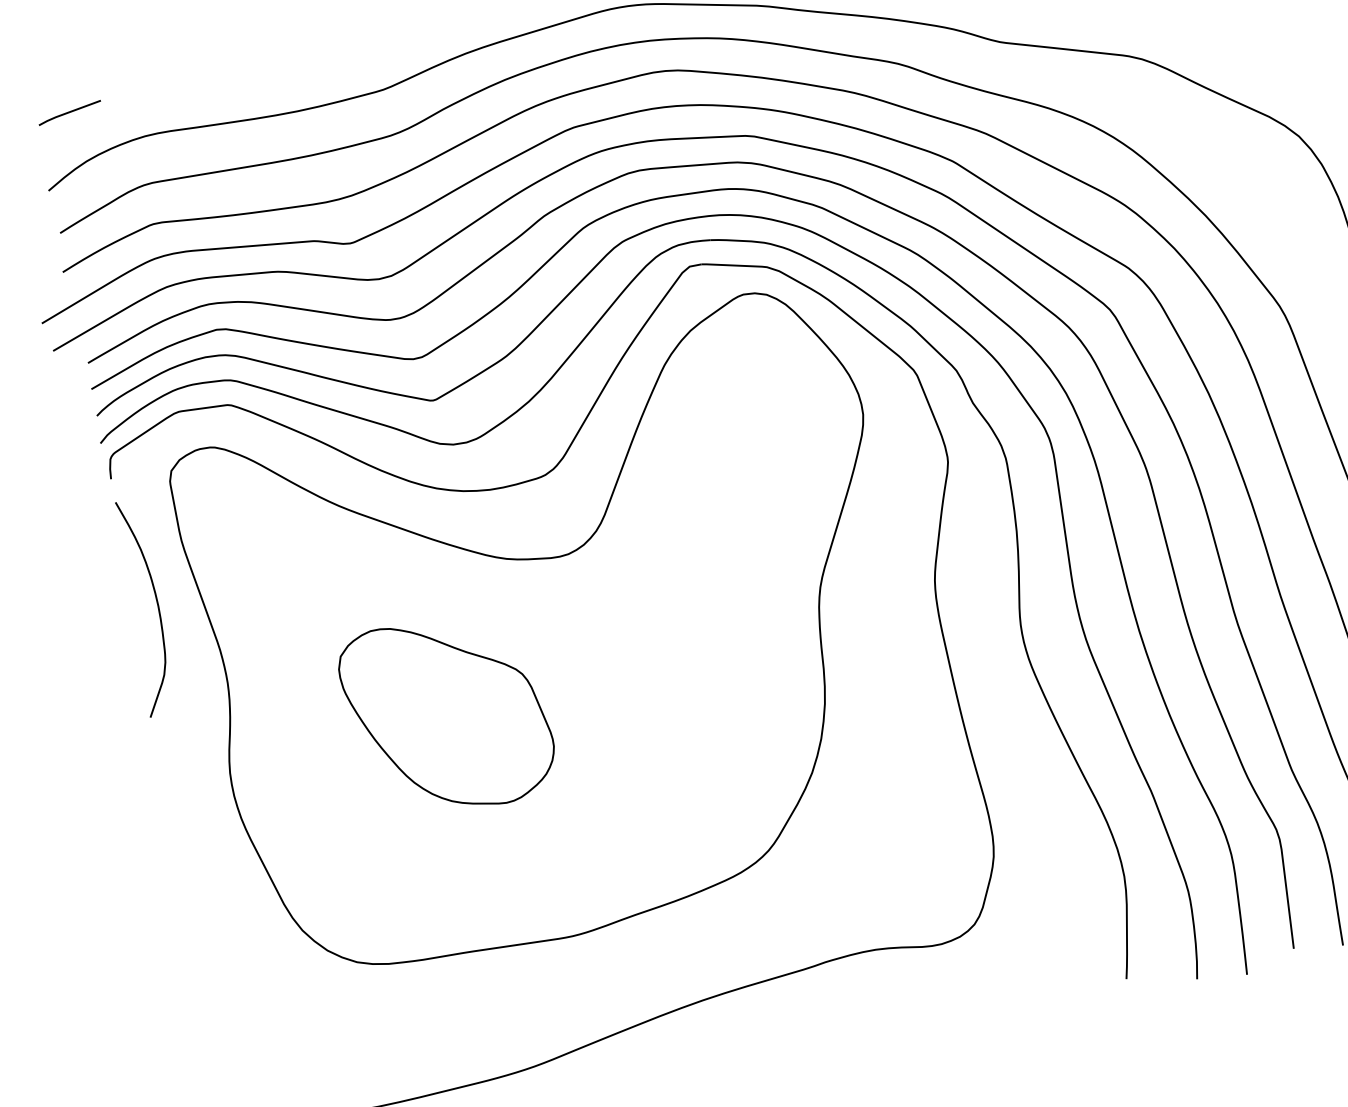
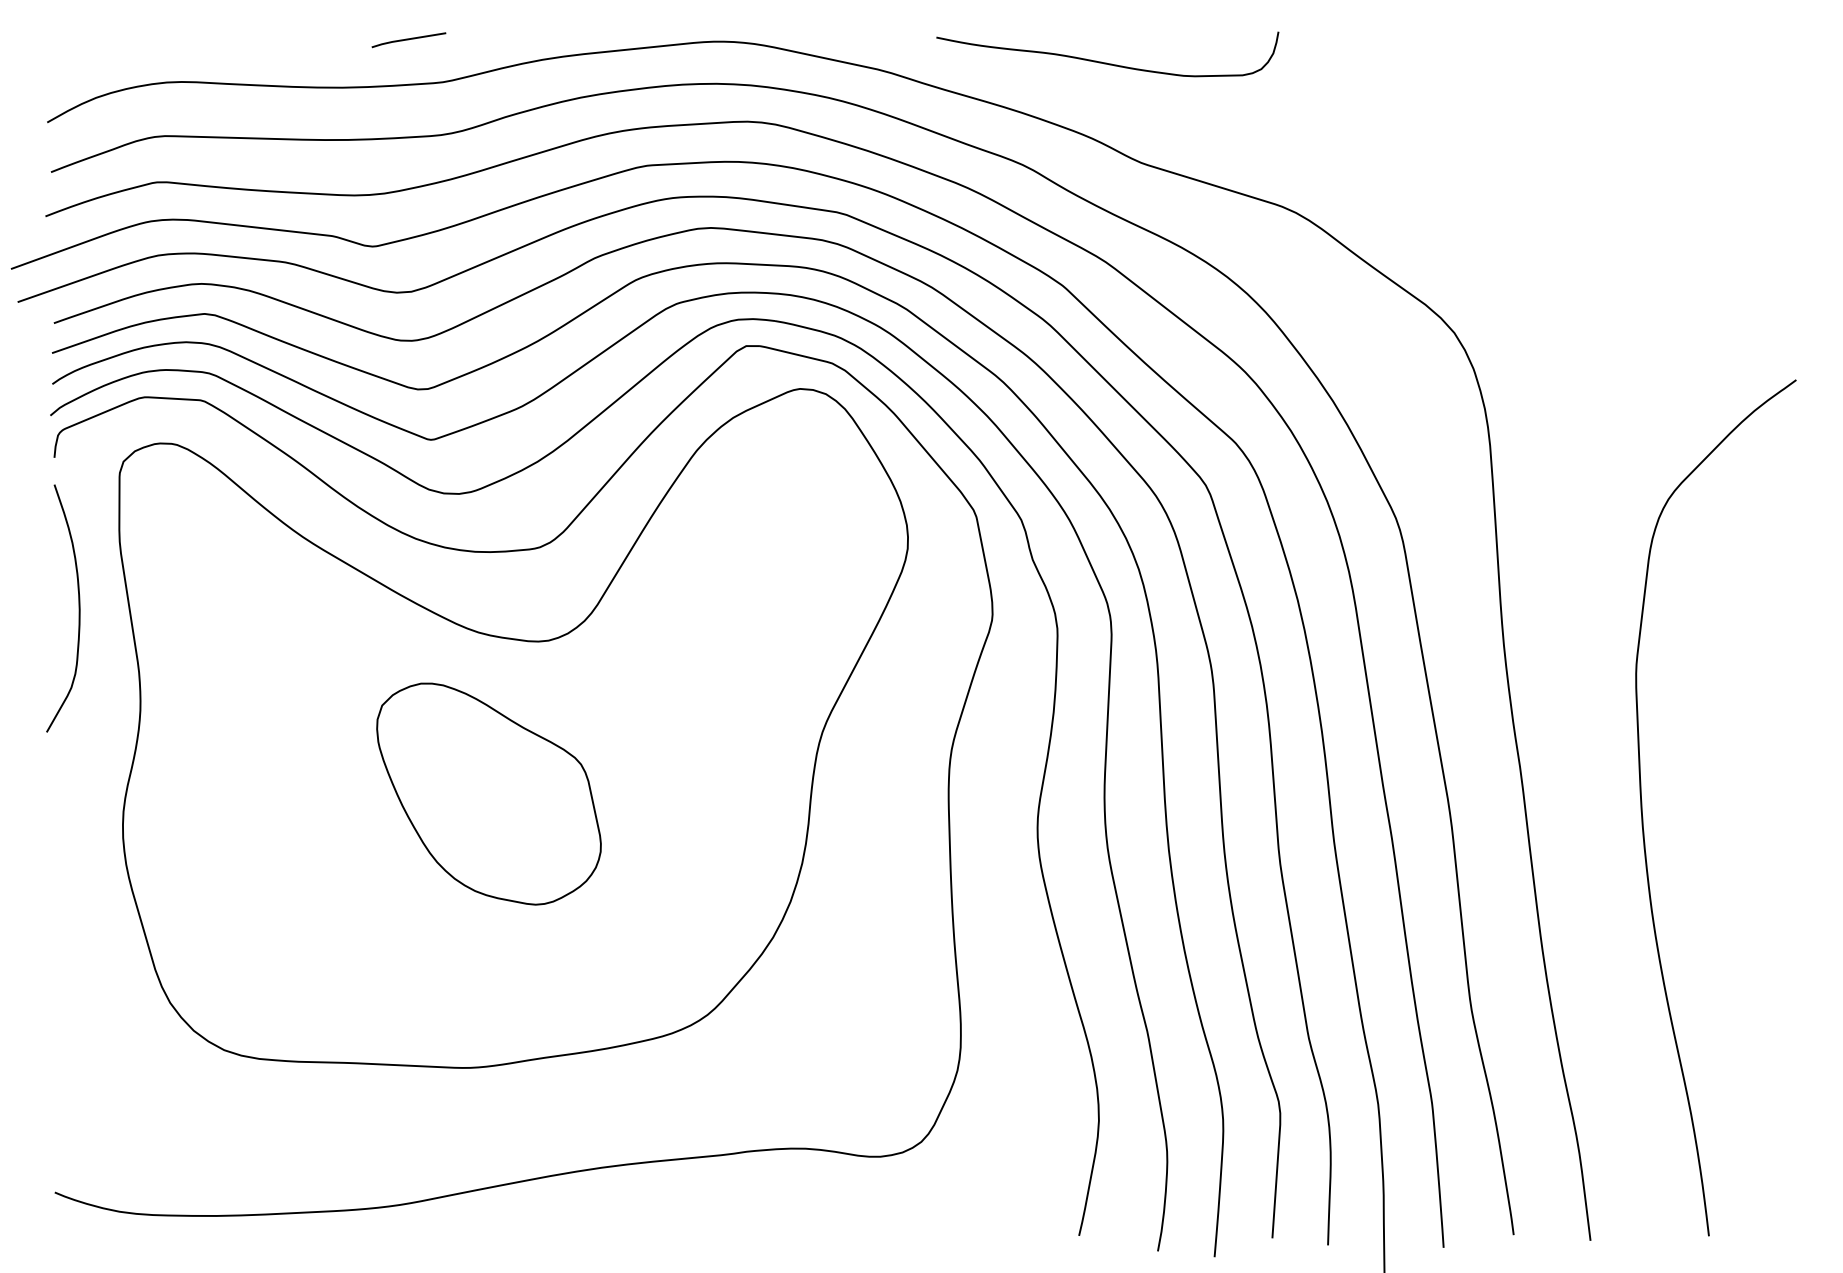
line: (69, 113) -> (408, 40), moved
part: (447, 714) -> (488, 793), moved

